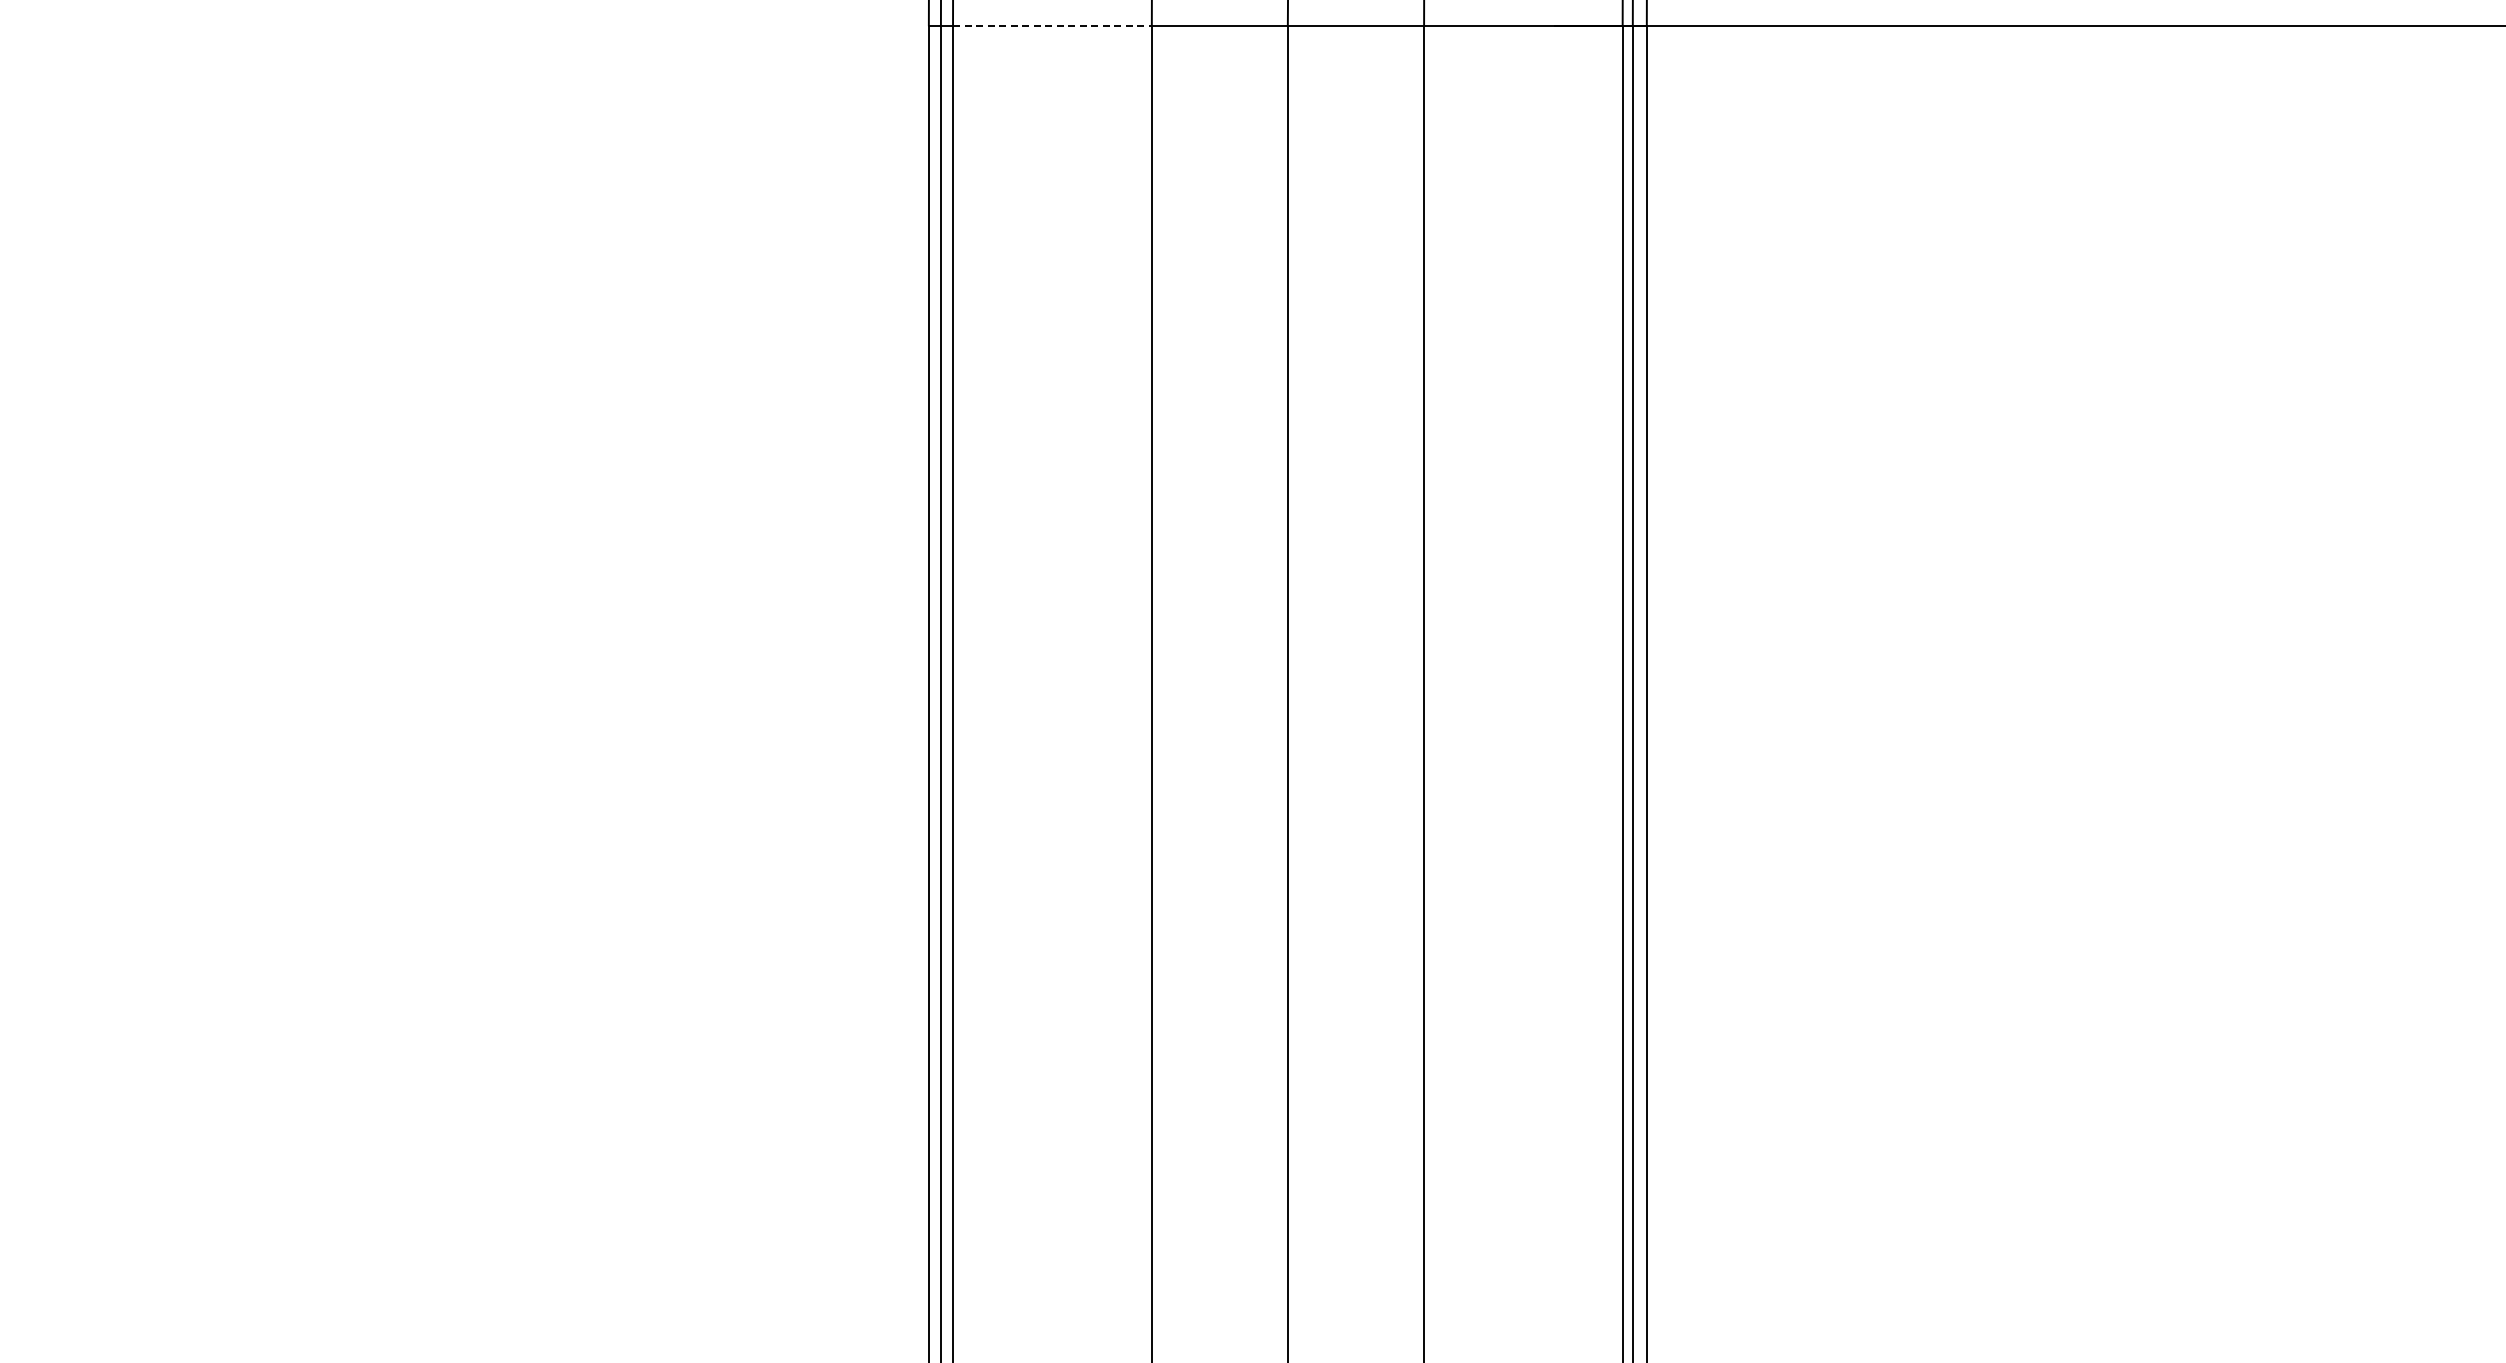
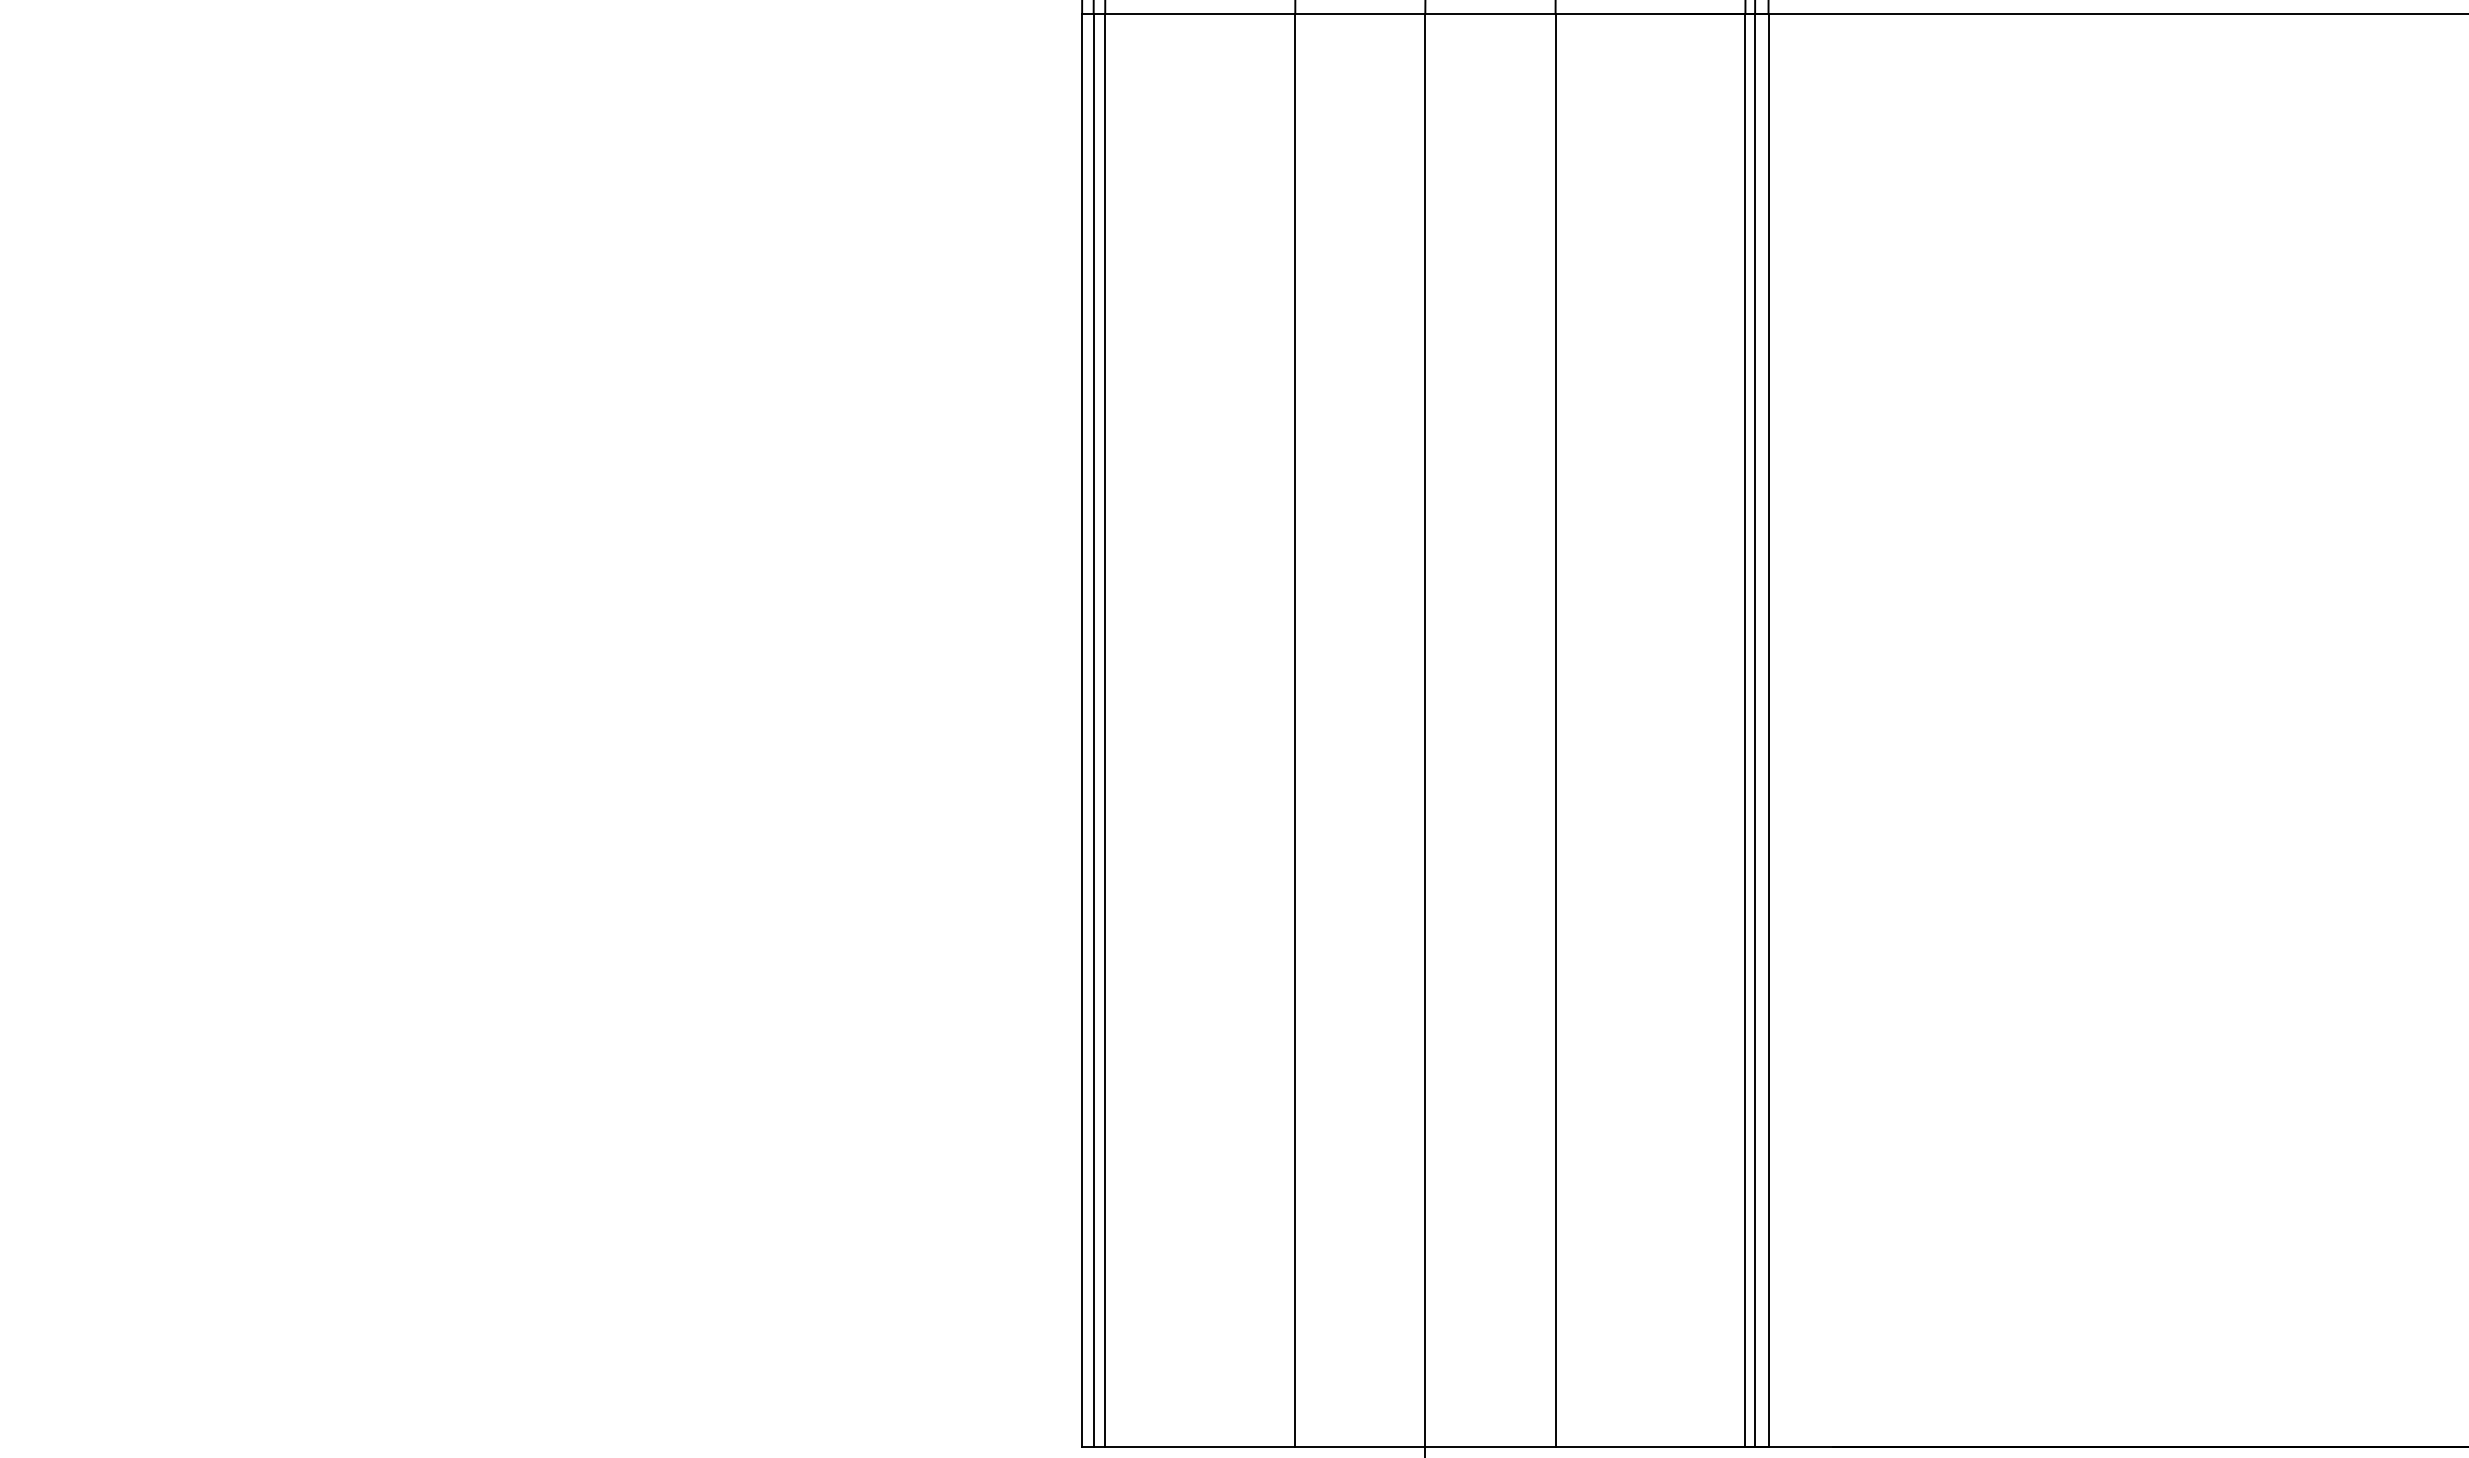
line: (1052, 25) -> (1200, 13), dashed -> solid

